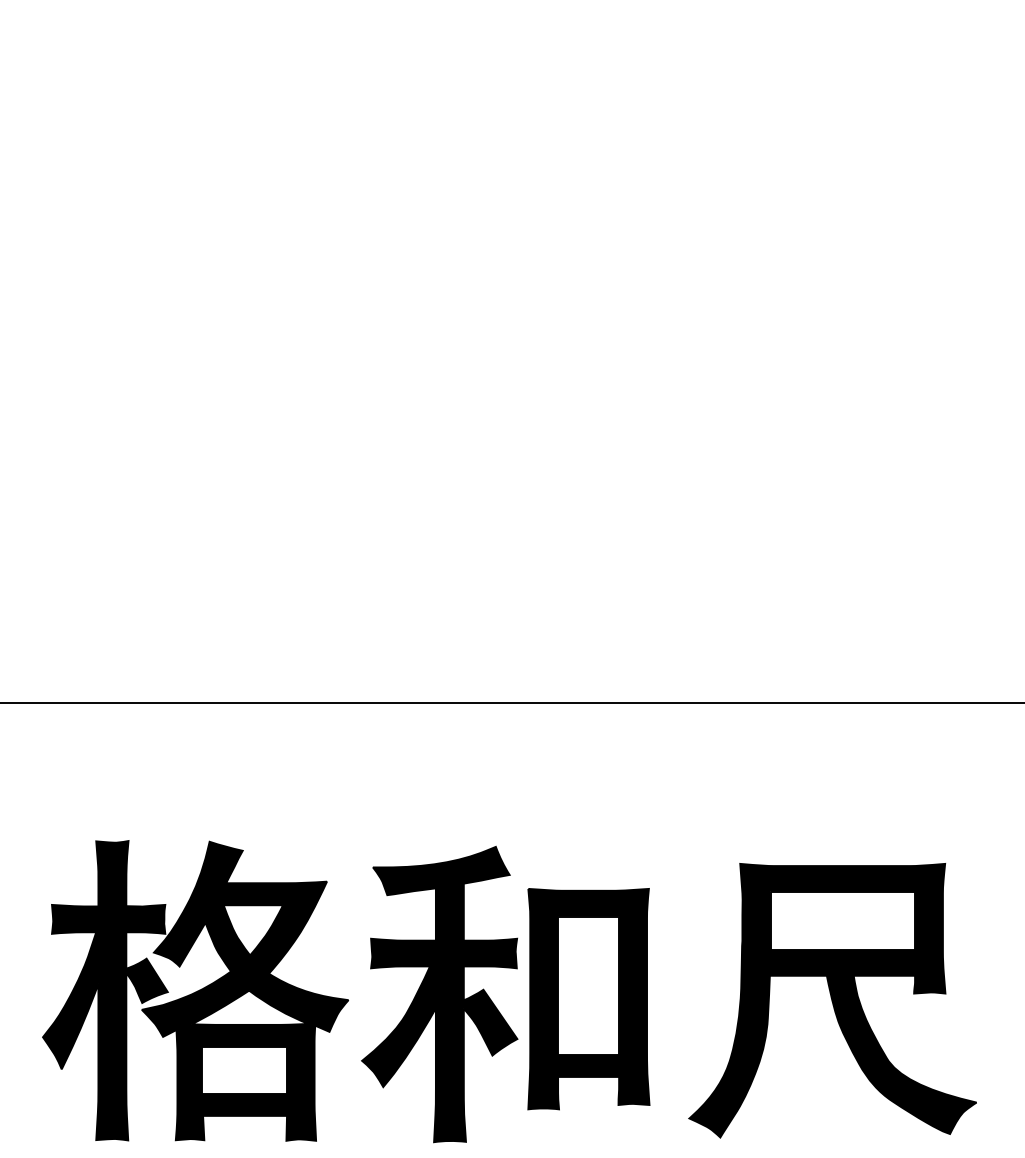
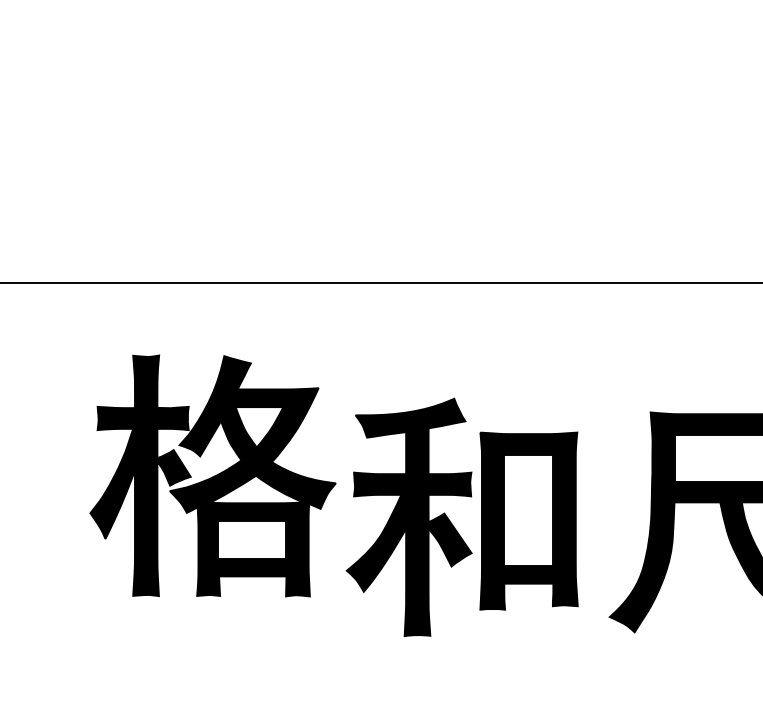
part: (195, 990) -> (212, 475), moved

